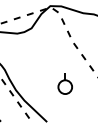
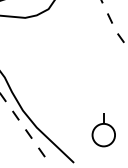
part: (64, 83) -> (102, 129), moved

